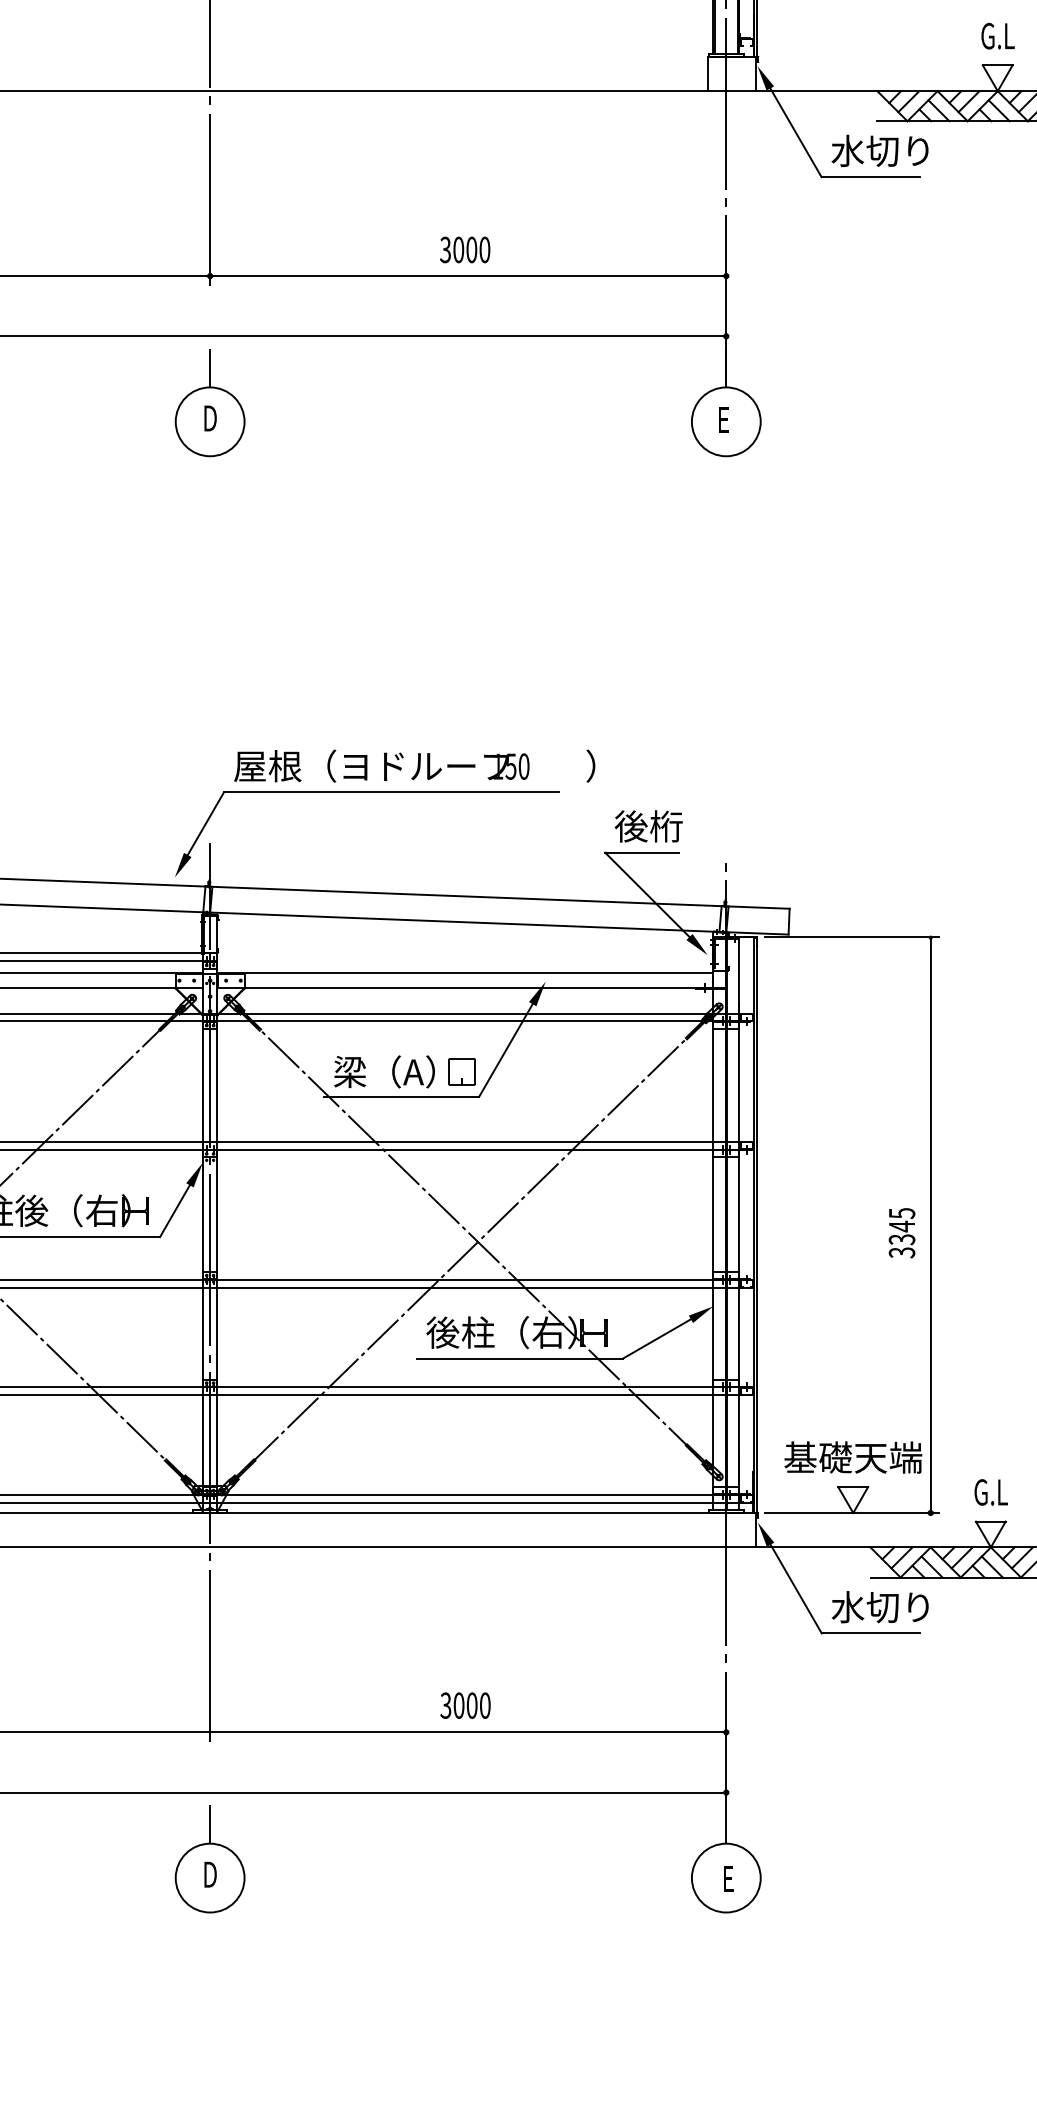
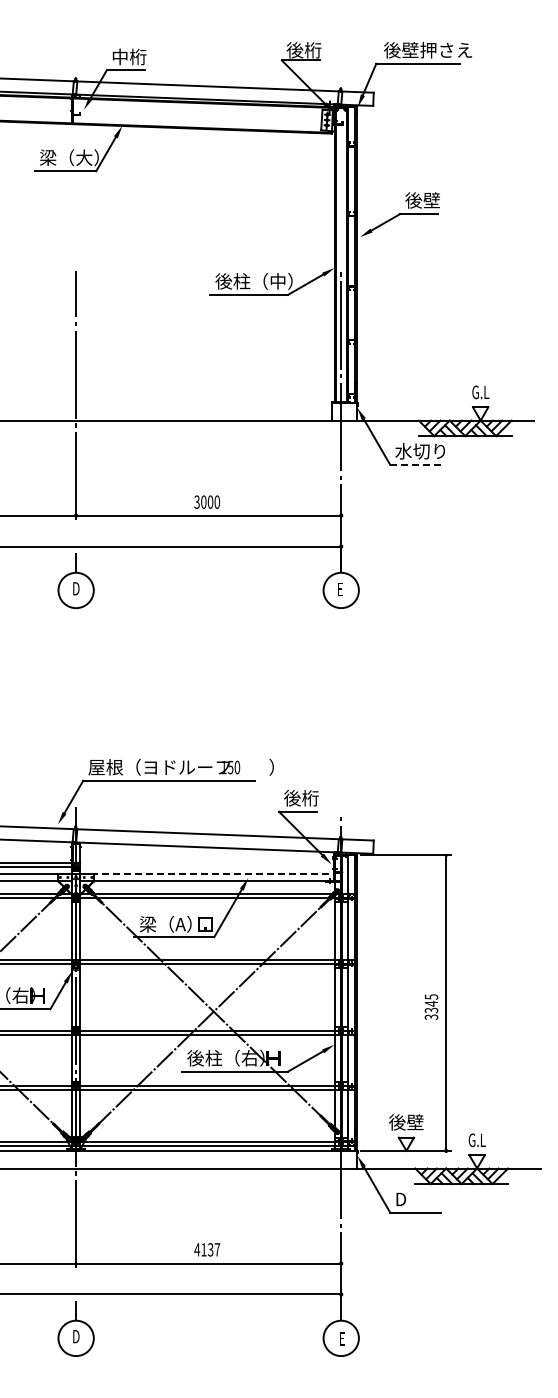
line: (870, 176) -> (415, 464), solid -> dashed
line: (465, 972) -> (207, 873), solid -> dashed
text: (853, 1457) -> (406, 1122), 基礎天端 -> 後壁
text: (880, 1607) -> (420, 1199), 水切り -> D
text: (465, 1705) -> (207, 1249), 3000 -> 4137

